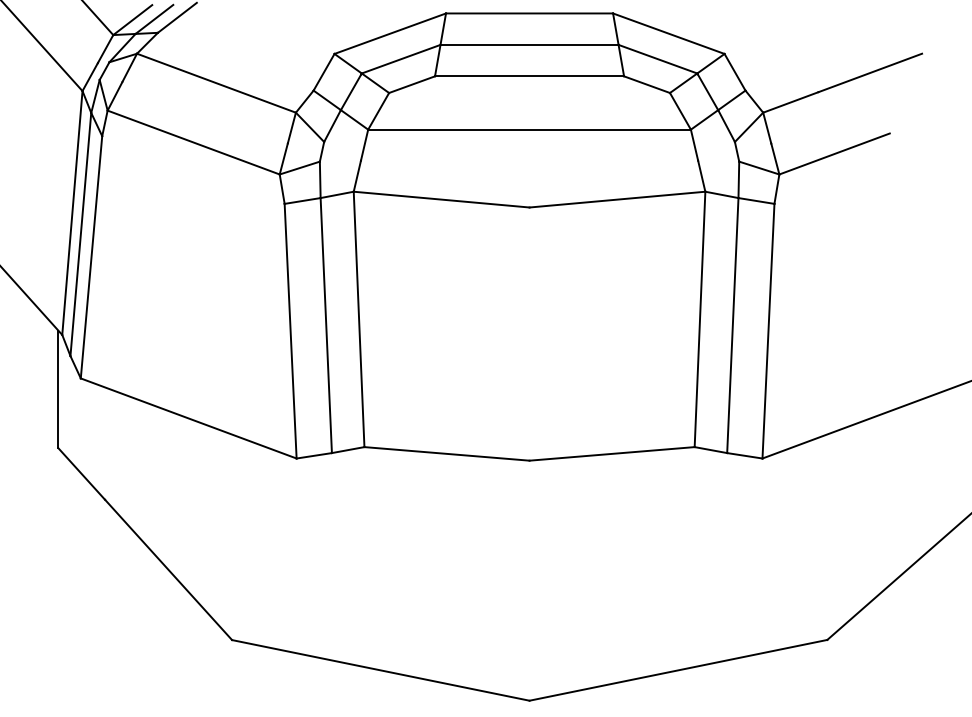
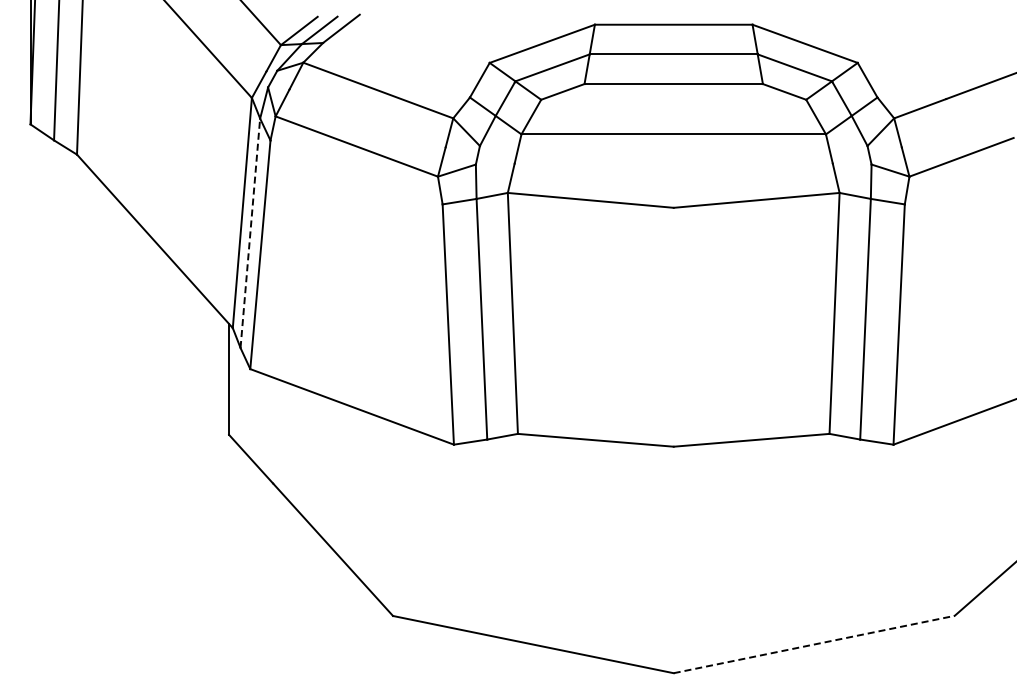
line: (81, 233) -> (250, 232), solid -> dashed
line: (678, 670) -> (814, 644), solid -> dashed

